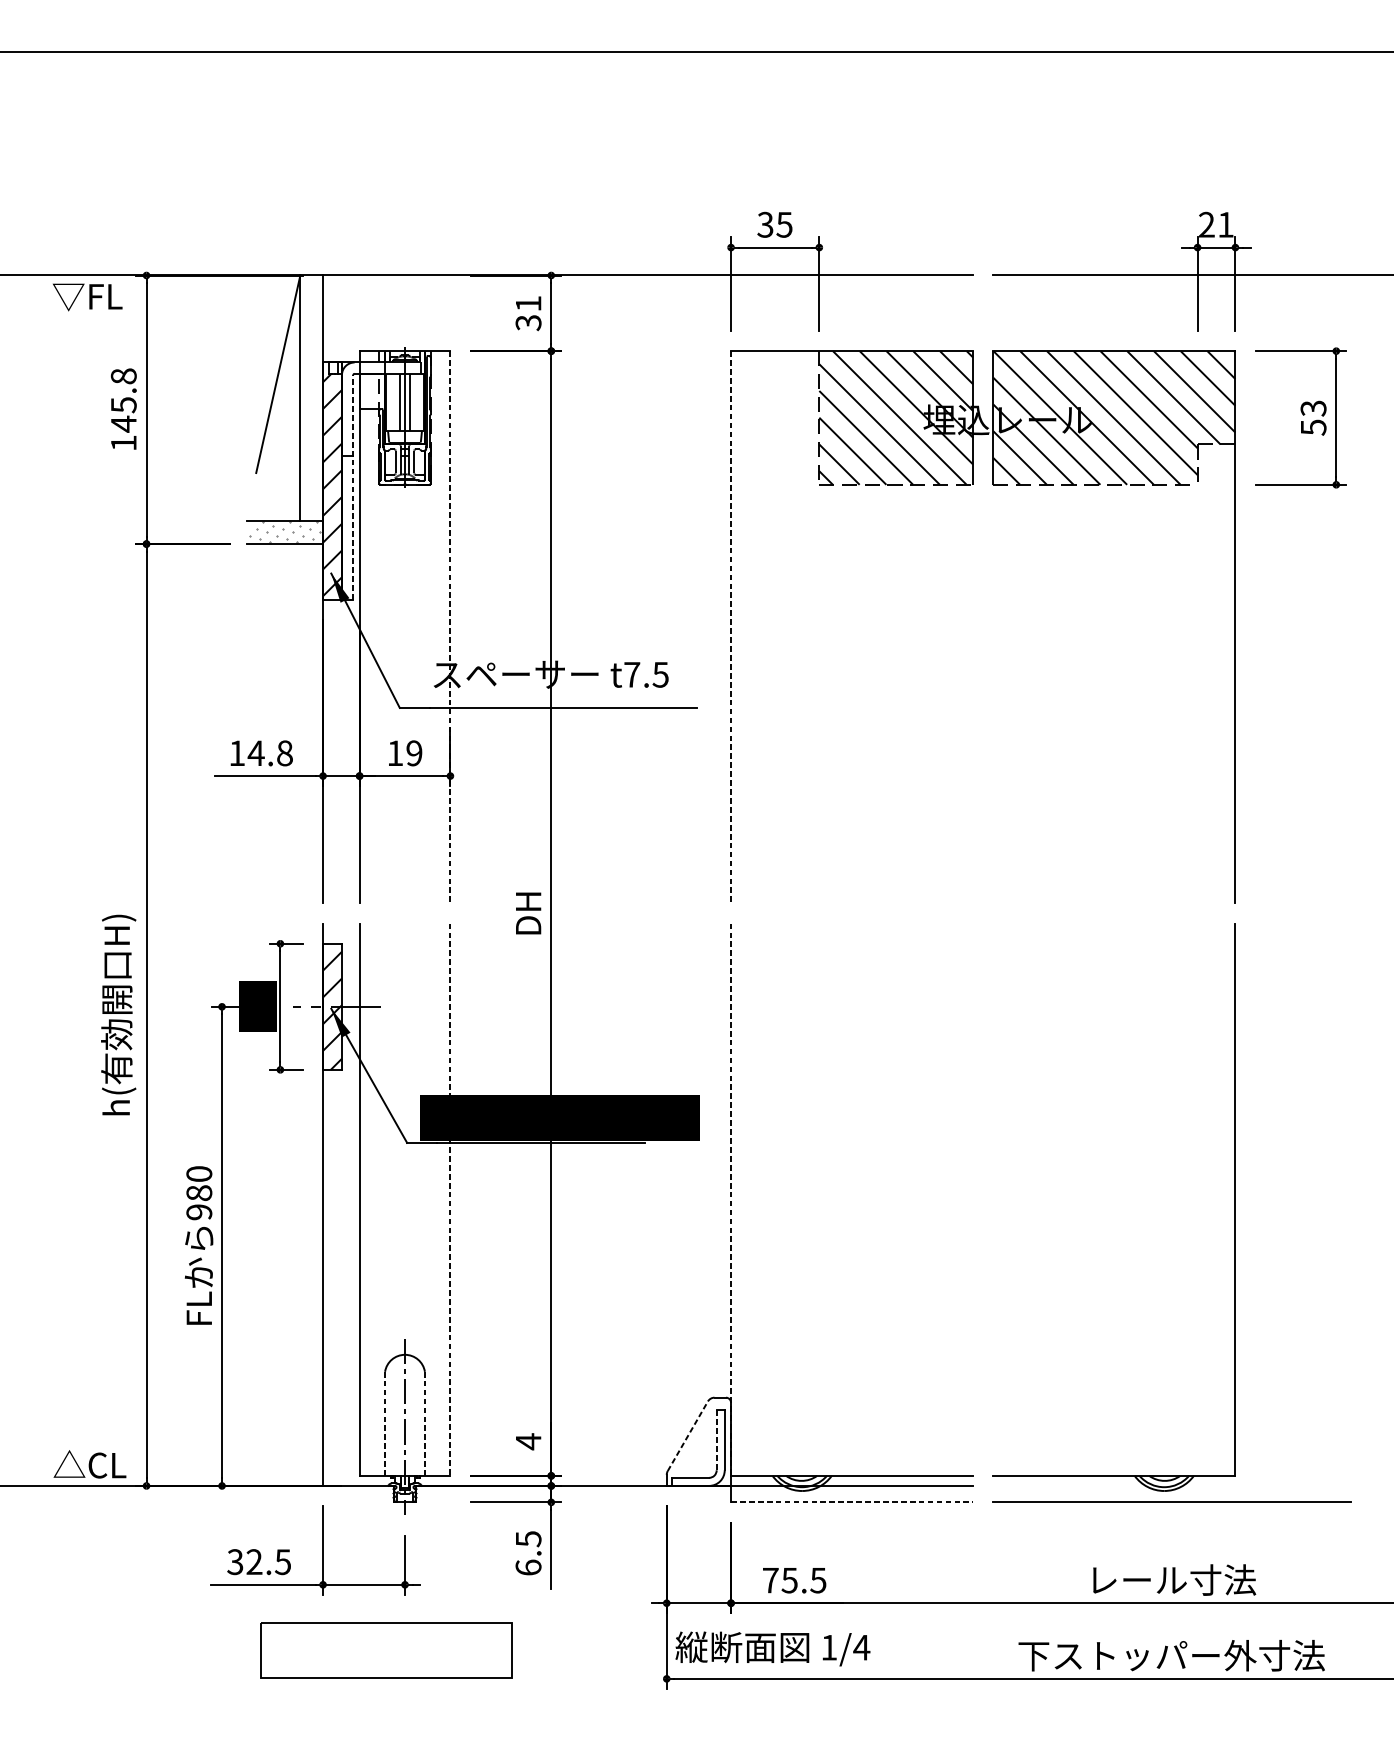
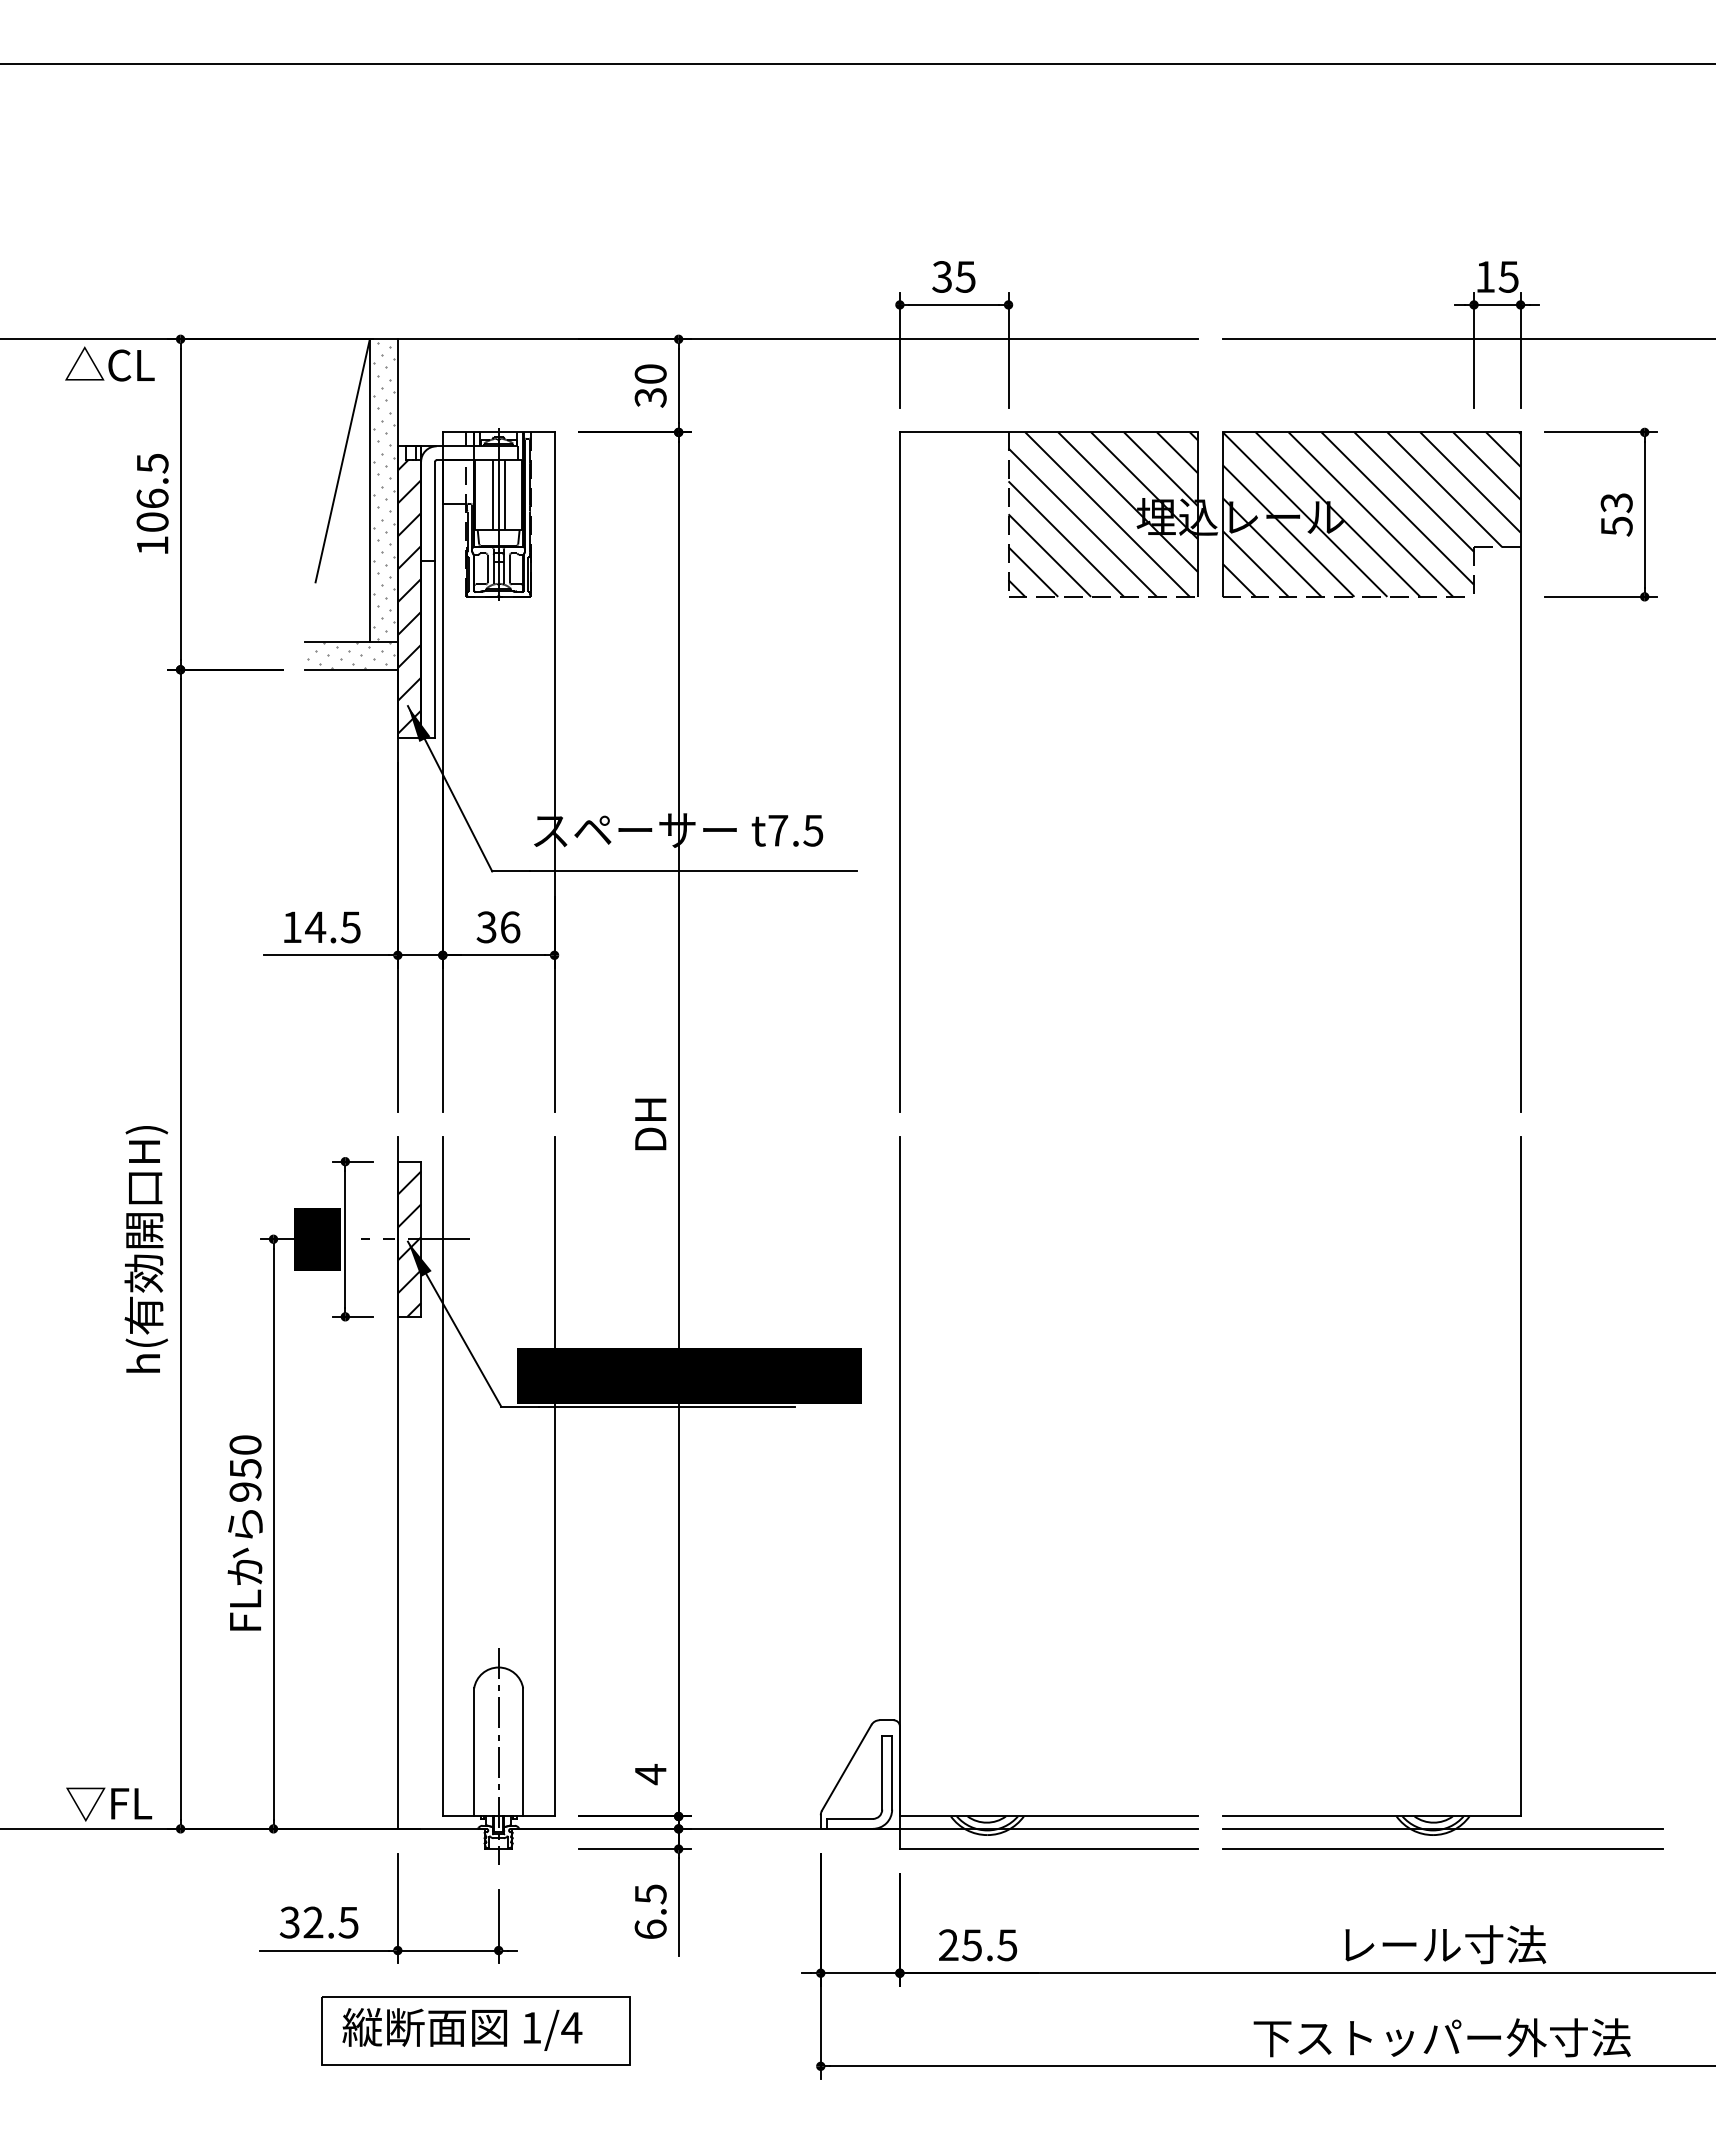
text: (1215, 224) -> (1496, 276), 21 -> 15
text: (88, 295) -> (109, 364), ▽FL -> △CL
text: (528, 303) -> (650, 373), 31 -> 30
hatch: (311, 398) -> (383, 490), added
text: (123, 400) -> (152, 492), 145.8 -> 106.5
line: (353, 486) -> (435, 599), dashed -> solid
line: (450, 627) -> (554, 772), dashed -> solid
line: (730, 627) -> (899, 772), dashed -> solid
text: (284, 753) -> (350, 927), 14.8 -> 14.5
text: (404, 753) -> (498, 927), 19 -> 36
text: (199, 1193) -> (245, 1468), 980 -> 950
line: (450, 1199) -> (554, 1476), dashed -> solid
line: (730, 1199) -> (899, 1476), dashed -> solid
line: (385, 1423) -> (474, 1752), dashed -> solid
line: (425, 1423) -> (523, 1751), dashed -> solid
line: (688, 1436) -> (847, 1767), dashed -> solid
line: (716, 1440) -> (882, 1772), dashed -> solid
text: (89, 1464) -> (110, 1802), △CL -> ▽FL
line: (1171, 1485) -> (1442, 1828), added
line: (851, 1502) -> (1048, 1849), dashed -> solid
text: (770, 1579) -> (948, 1944), 75.5 -> 25.5
text: (772, 1648) -> (462, 2029), moved

